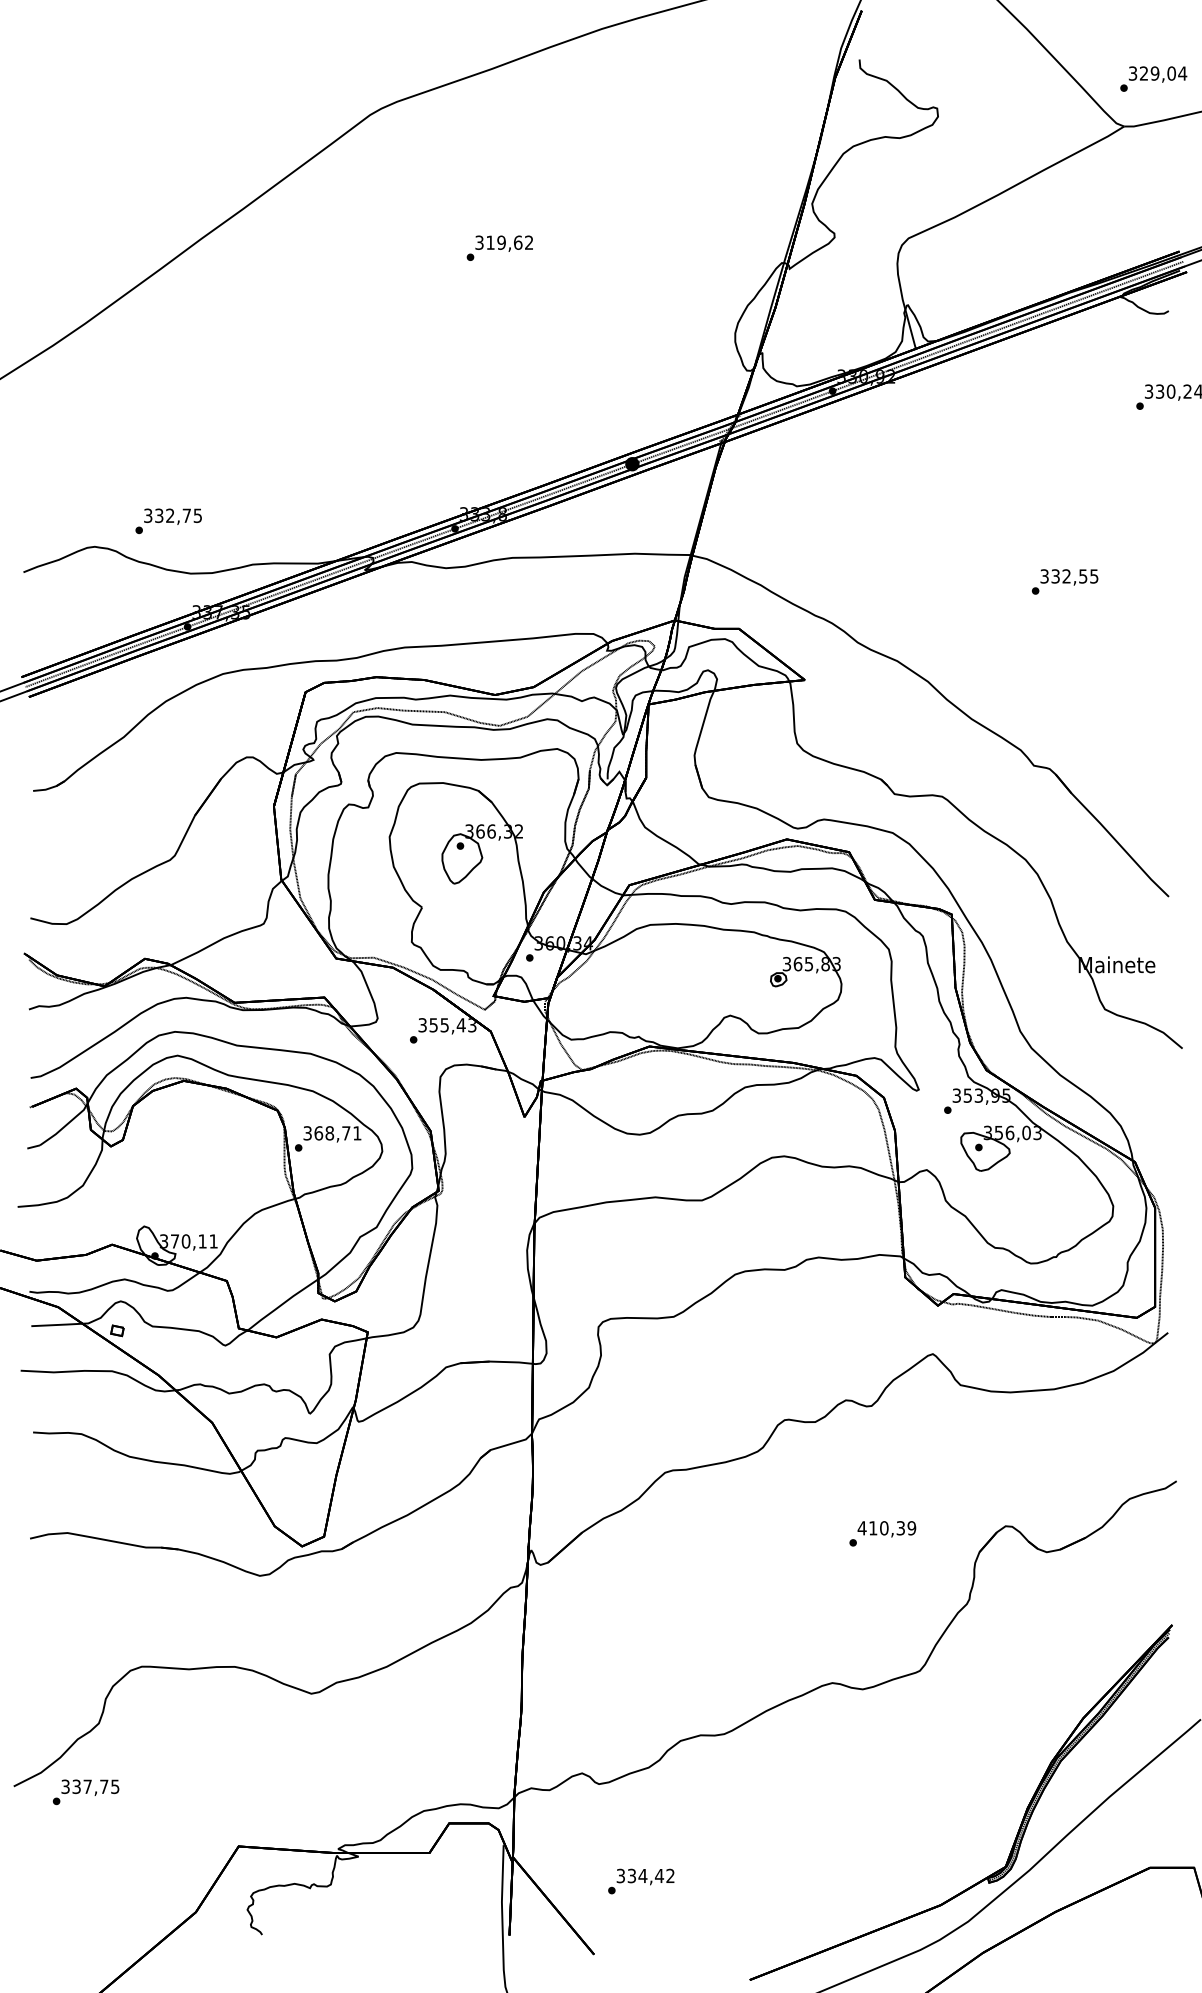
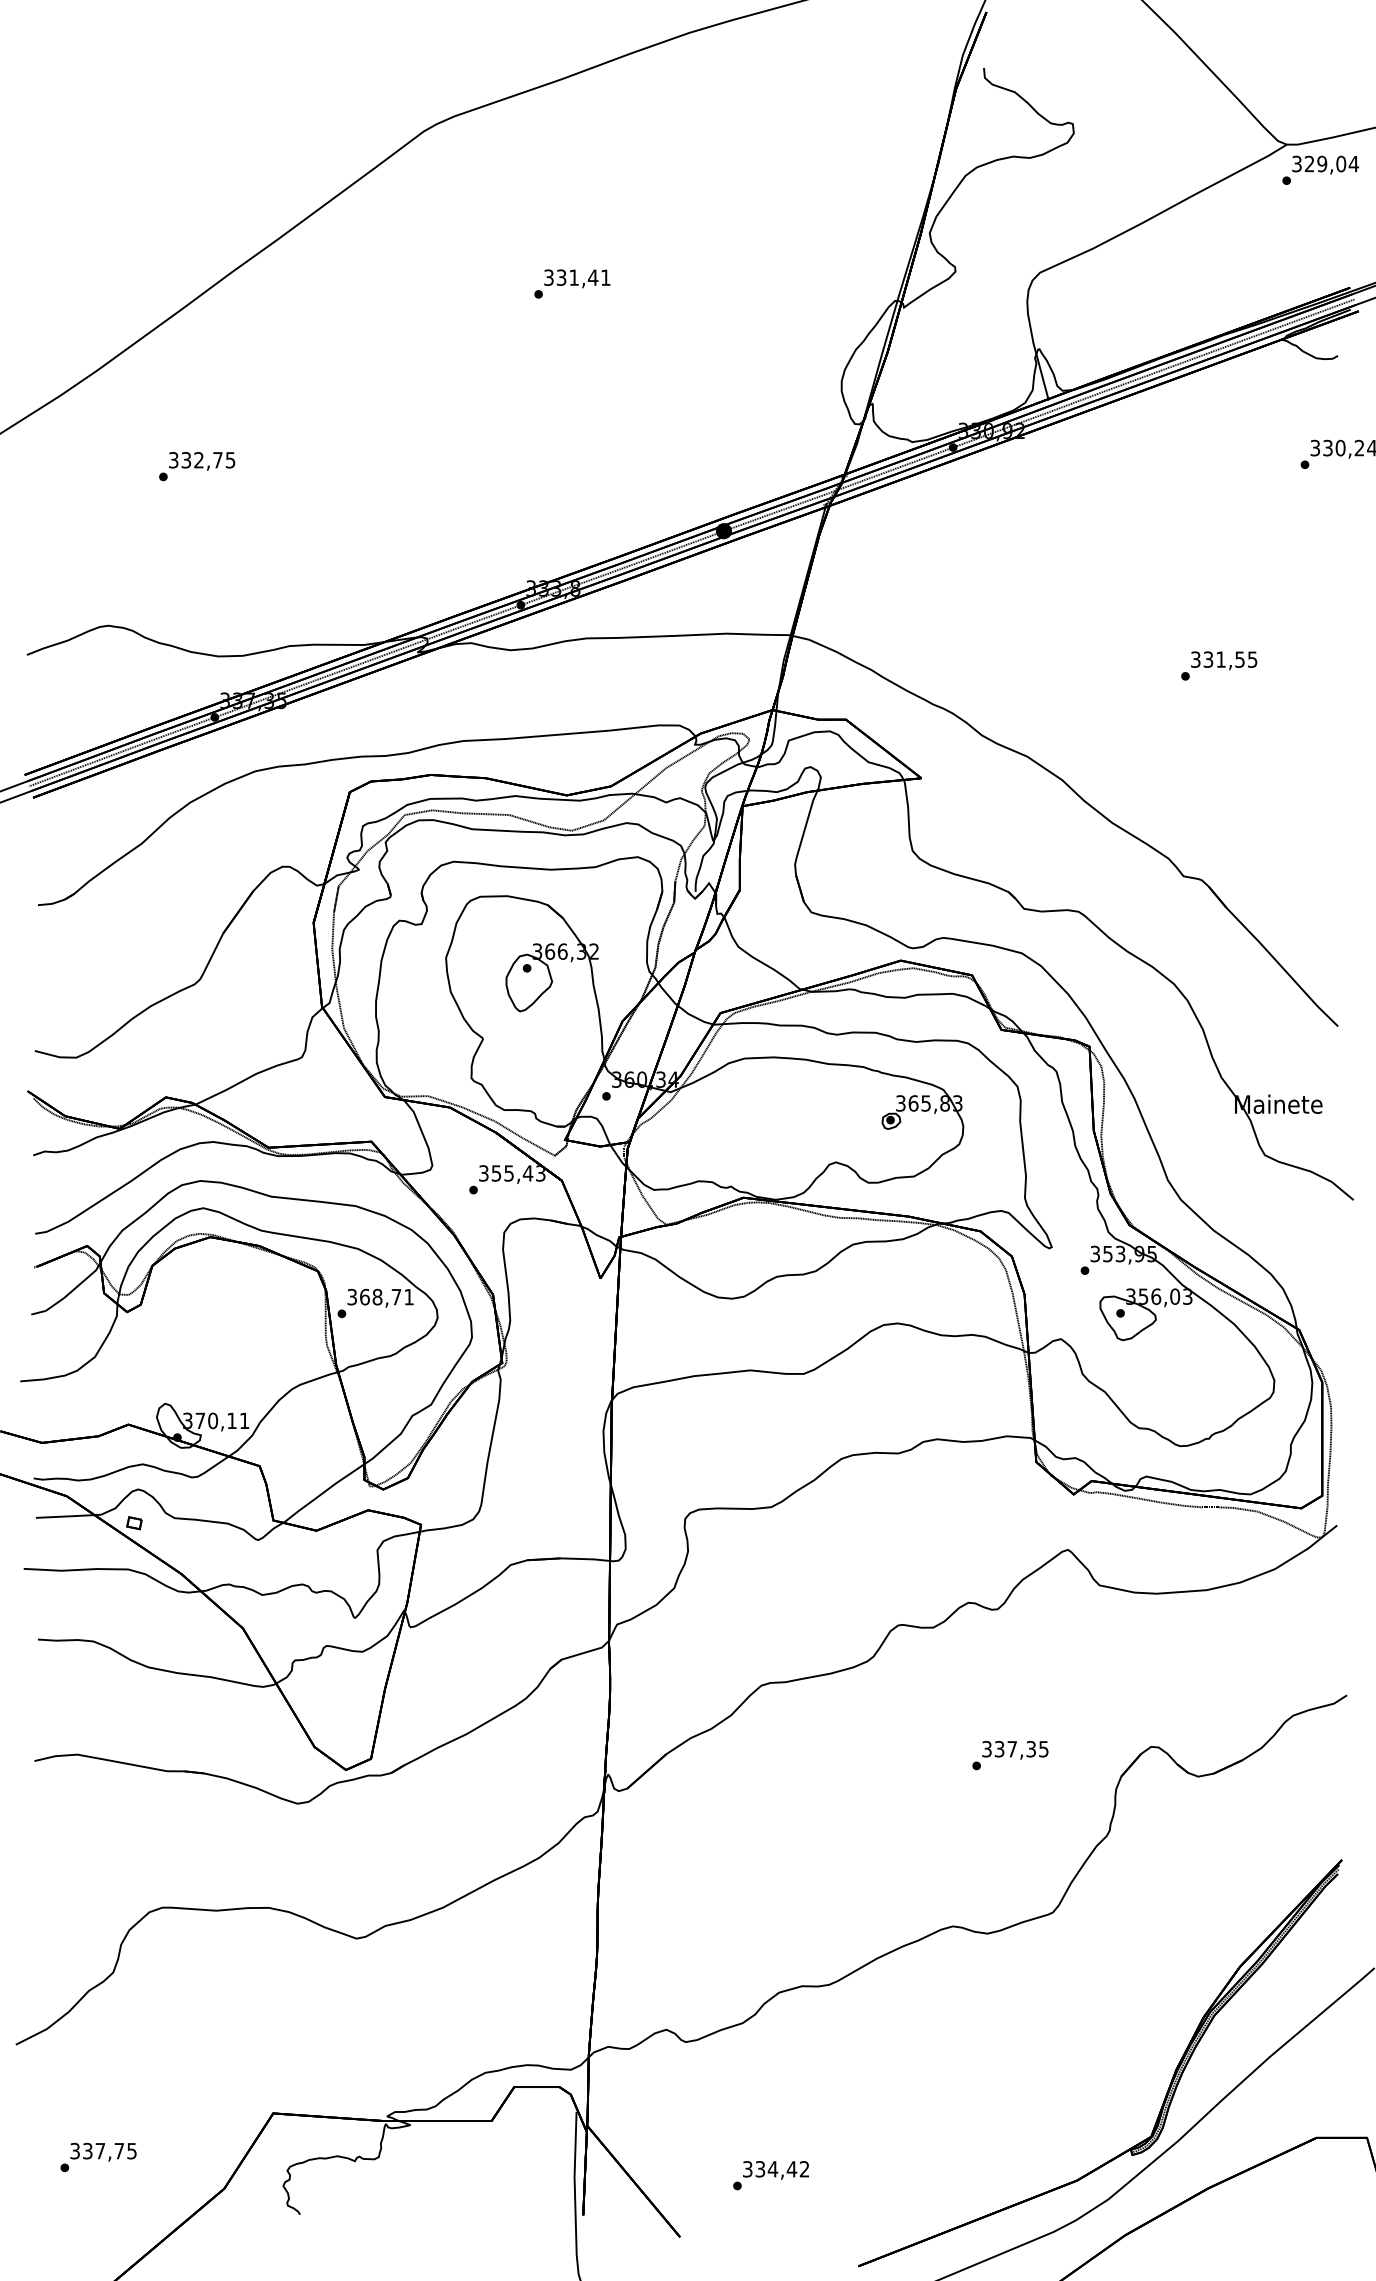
text: (1153, 78) -> (1320, 169), moved
text: (509, 242) -> (583, 277), 319,62 -> 331,41
text: (169, 521) -> (197, 466), moved
text: (1066, 576) -> (1220, 659), 332,55 -> 331,55
text: (886, 1528) -> (1014, 1749), 410,39 -> 337,35
text: (86, 1792) -> (98, 2157), moved
text: (640, 1881) -> (770, 2175), moved

